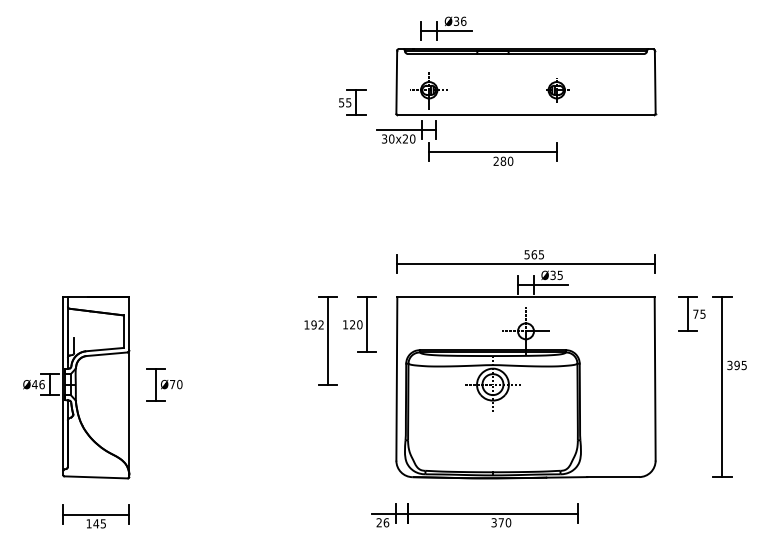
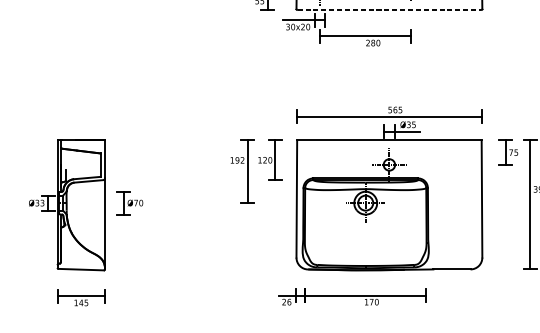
line: (526, 115) -> (389, 10), solid -> dashed
text: (38, 384) -> (39, 203), Ø46 -> Ø33
text: (493, 522) -> (366, 301), 370 -> 170

